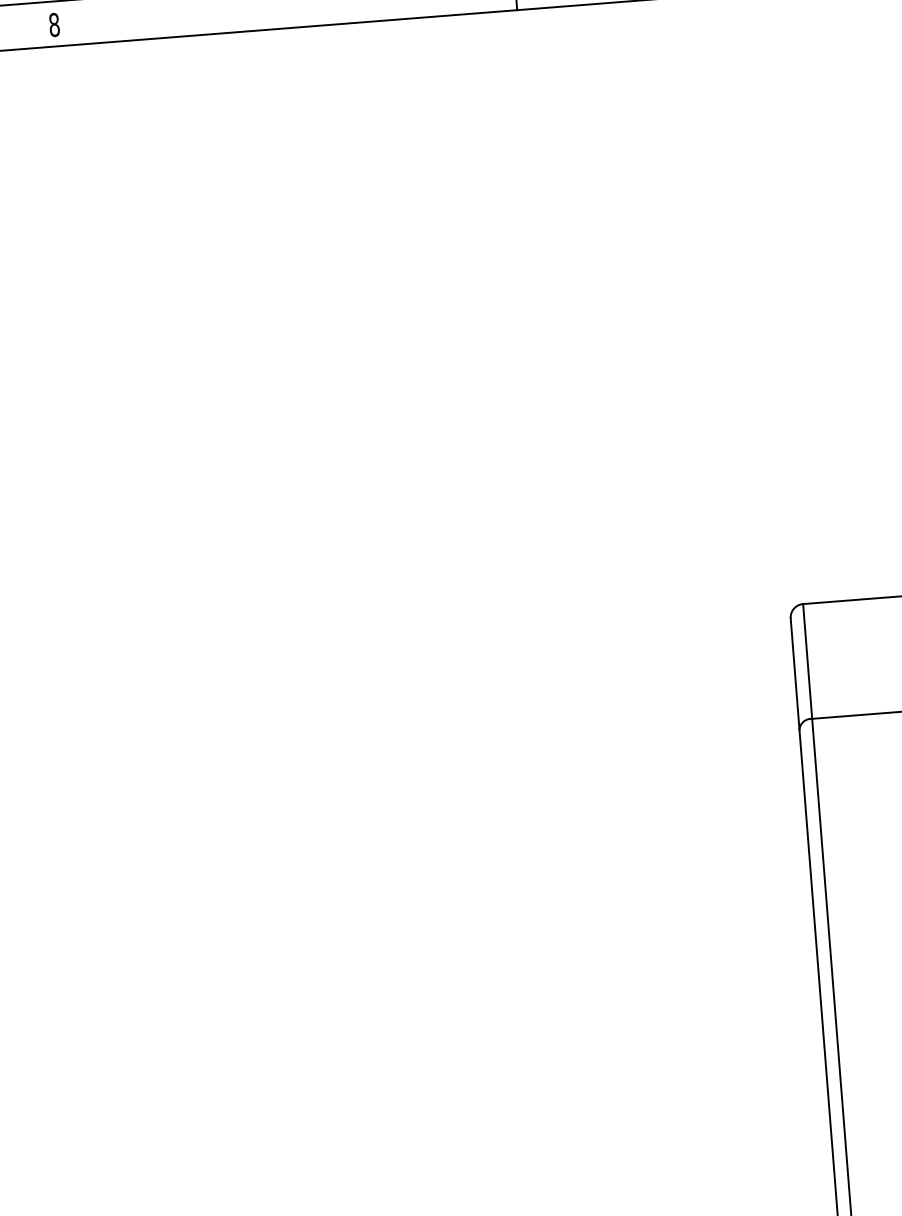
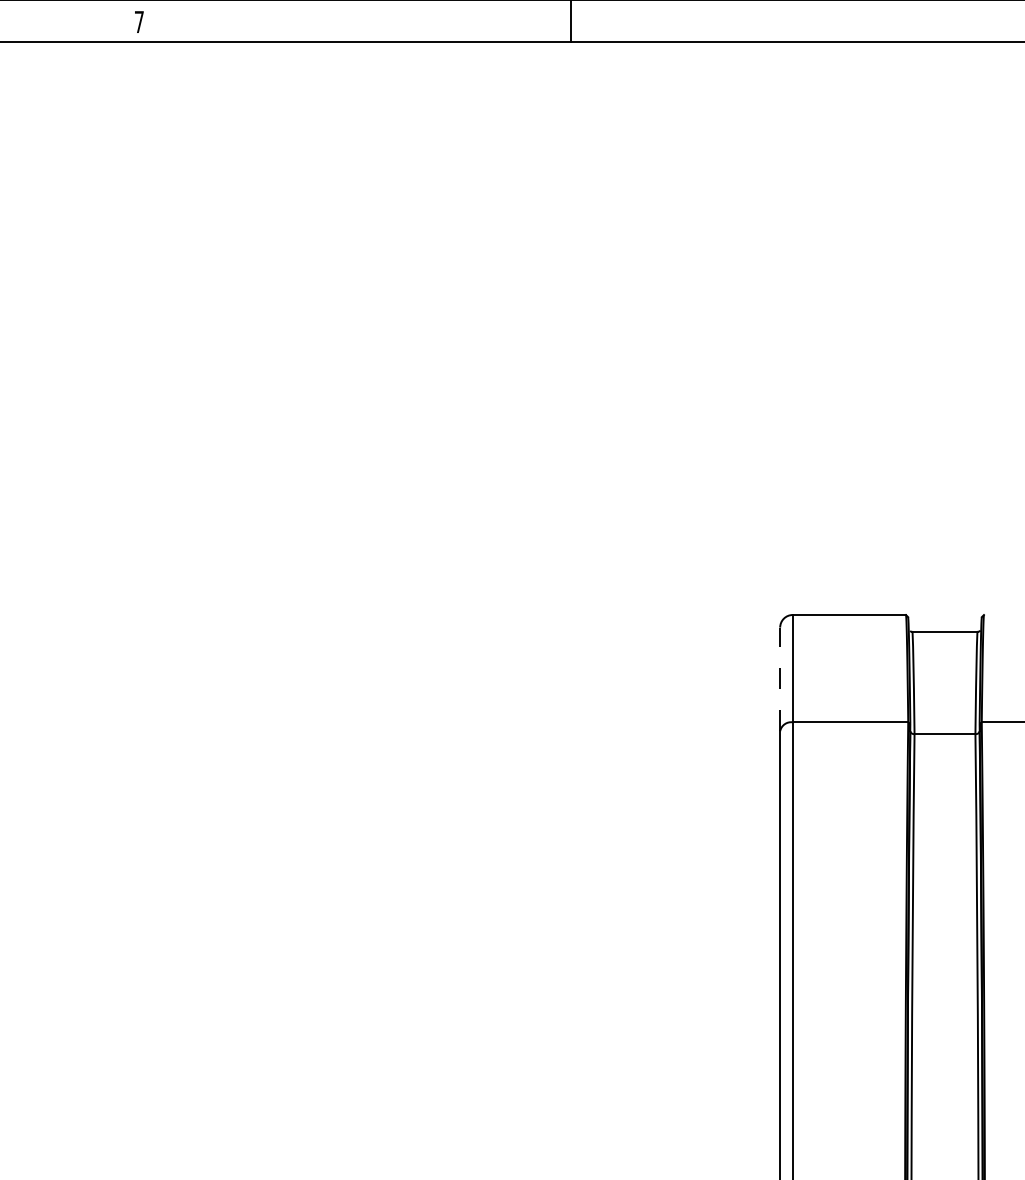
text: (54, 24) -> (139, 21), 8 -> 7
line: (795, 674) -> (780, 679), solid -> dashed

